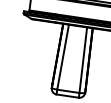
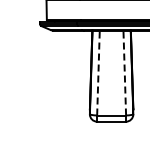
line: (63, 56) -> (98, 72), solid -> dashed
line: (83, 59) -> (124, 72), solid -> dashed

